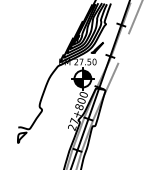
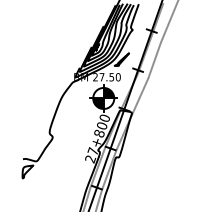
line: (123, 48) -> (154, 60), added

